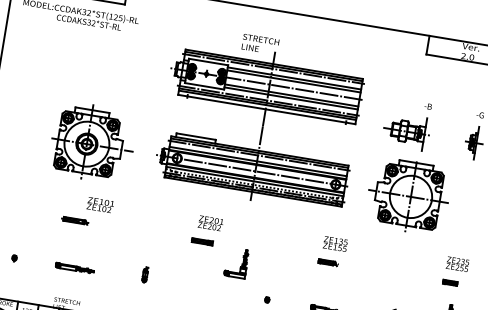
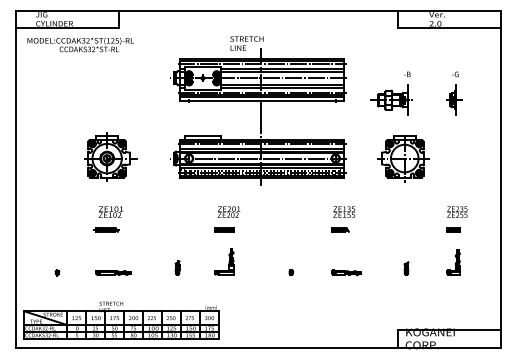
part: (92, 142) -> (110, 156), size x0.71
part: (409, 196) -> (403, 158), size x0.71
text: (100, 204) -> (110, 211), moved
part: (237, 262) -> (224, 261), moved

